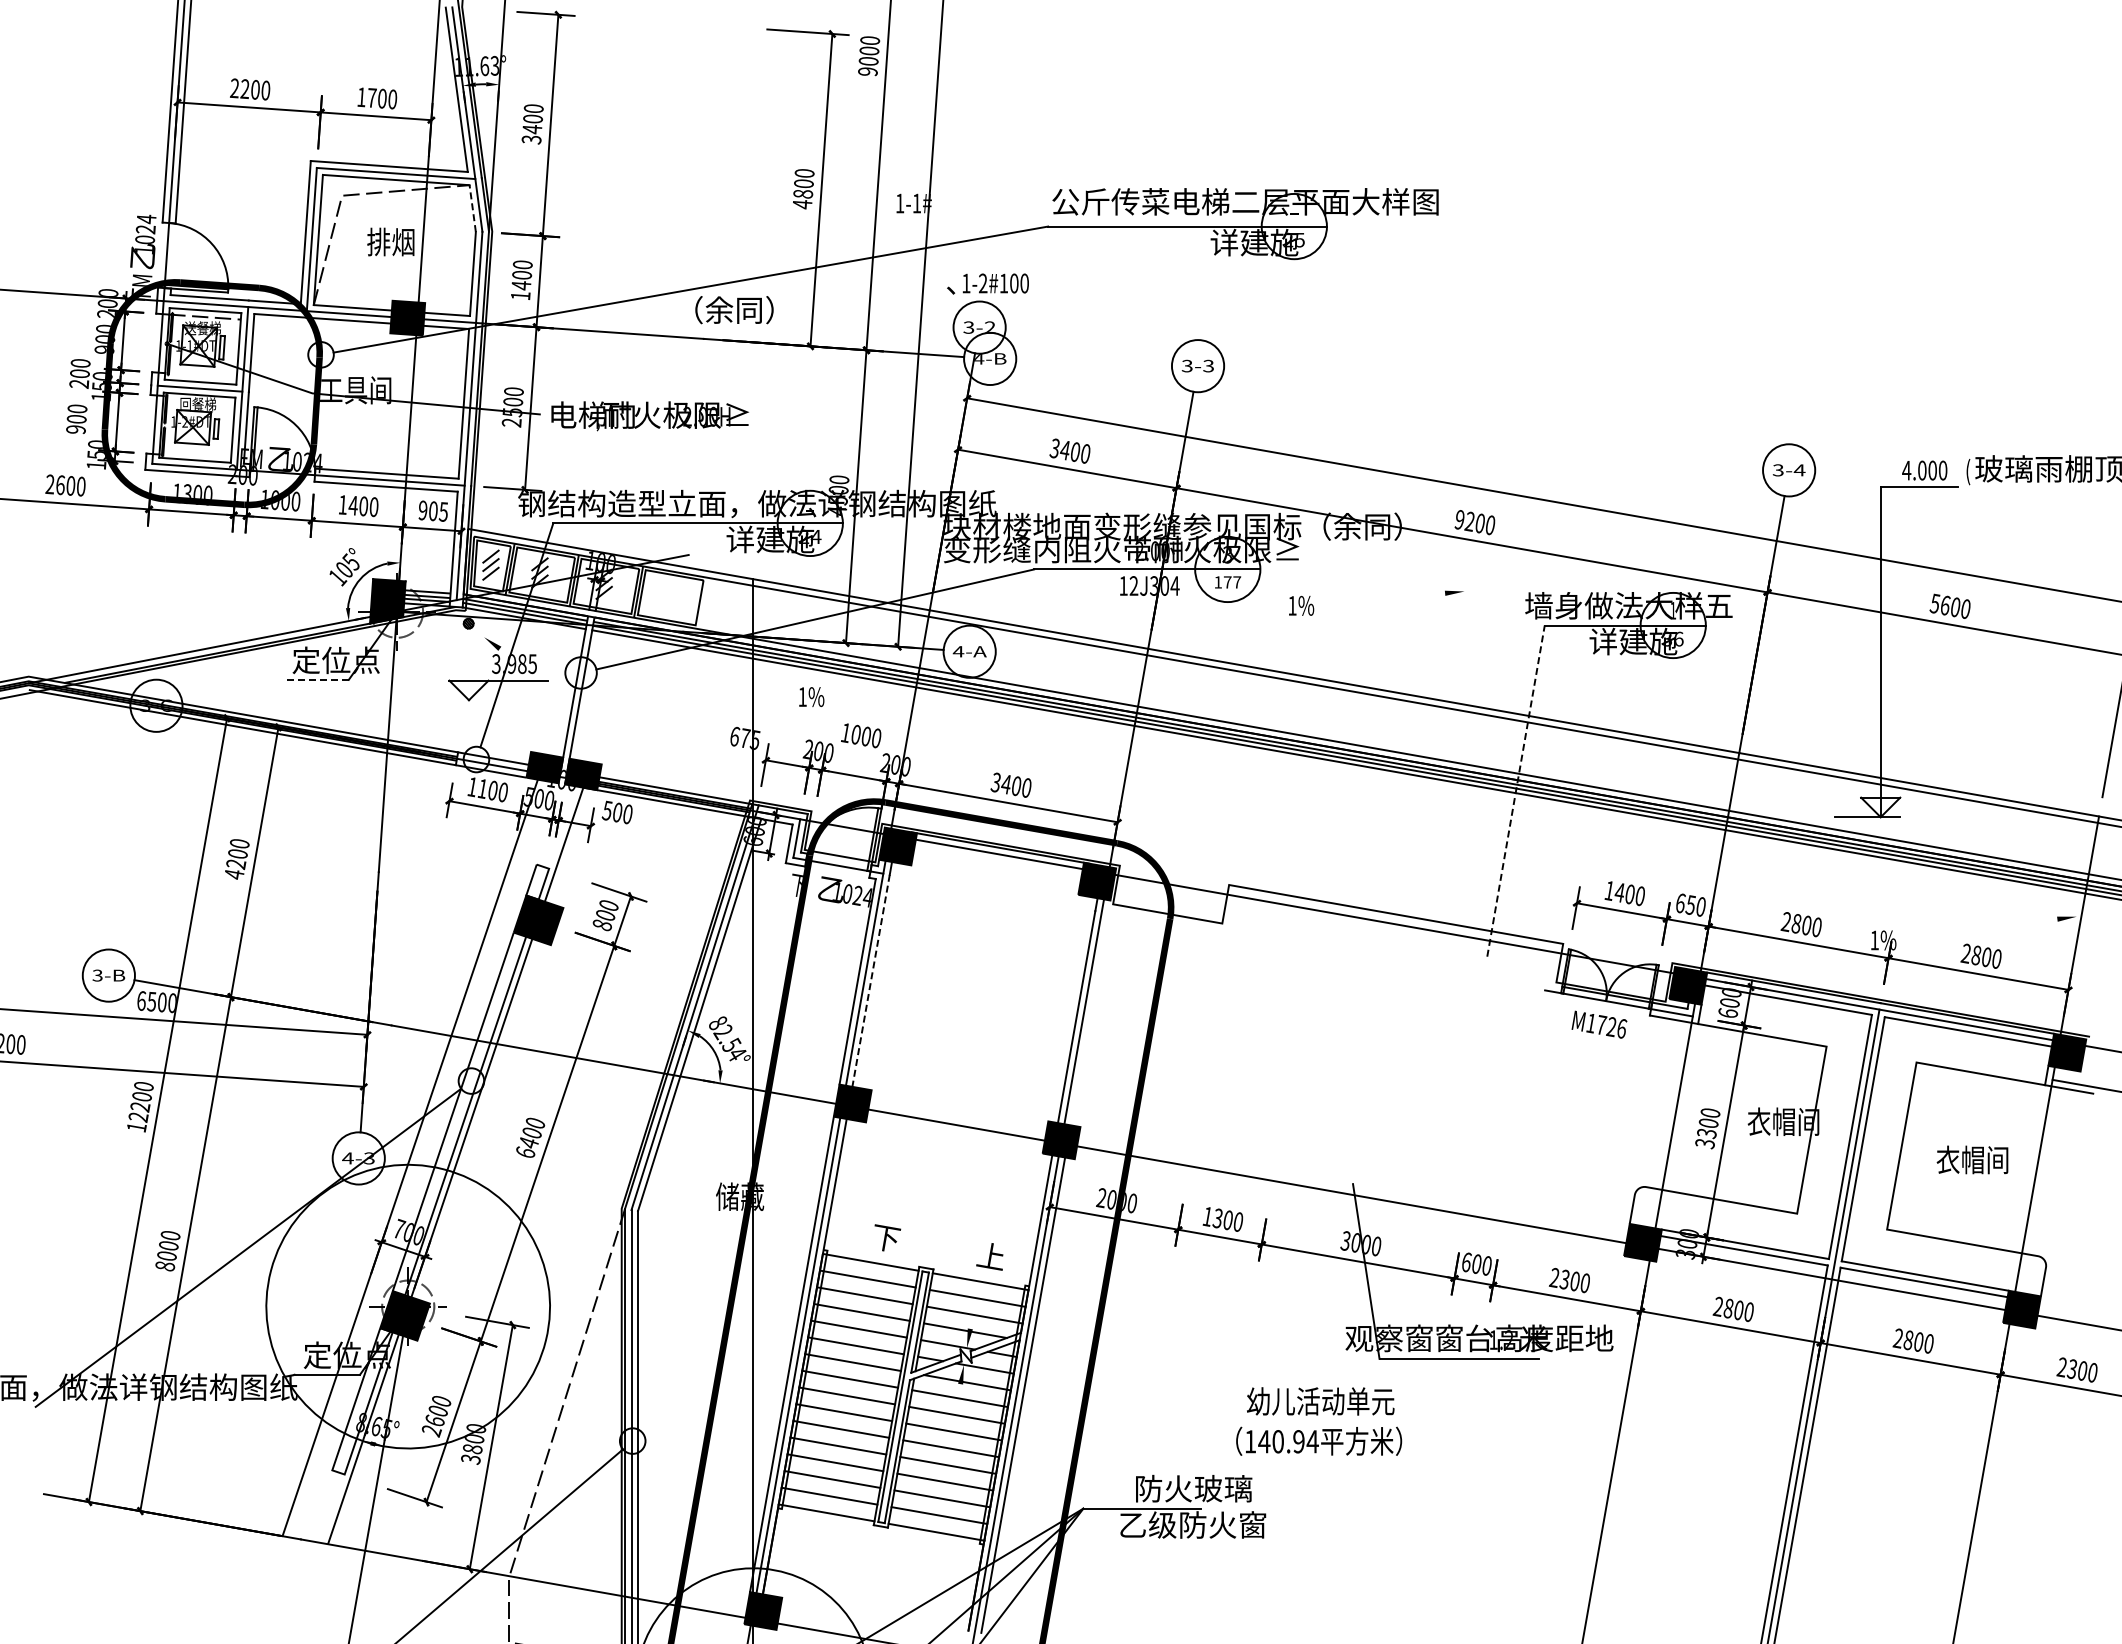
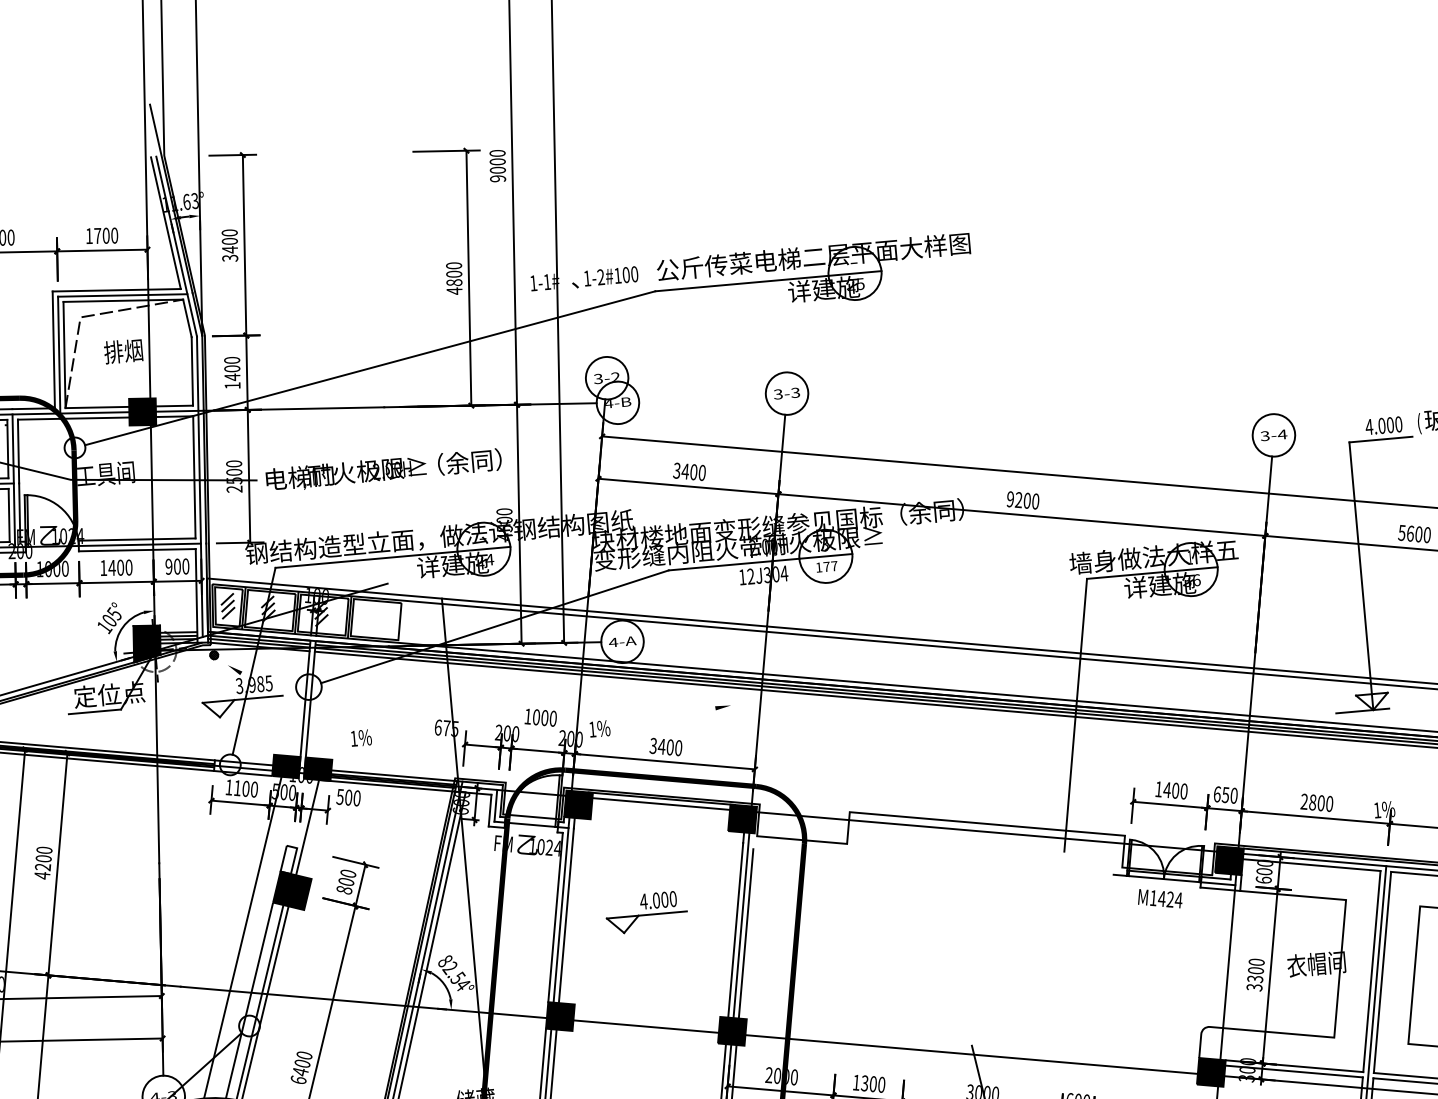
line: (472, 208) -> (187, 318), dashed -> solid
text: (987, 283) -> (604, 276), moved
text: (734, 310) -> (469, 462), moved
text: (443, 511) -> (185, 566), 905 -> 900
text: (1376, 602) -> (660, 720), moved
line: (316, 679) -> (94, 711), dashed -> solid
text: (811, 696) -> (361, 737), moved
line: (1516, 790) -> (1076, 714), dashed -> solid
text: (802, 885) -> (503, 843), 下 -> FM
line: (871, 980) -> (566, 915), dashed -> solid
part: (969, 985) -> (646, 912), added
line: (1088, 1022) -> (745, 933), added
text: (1611, 1026) -> (1170, 899), M1726 -> M1424

